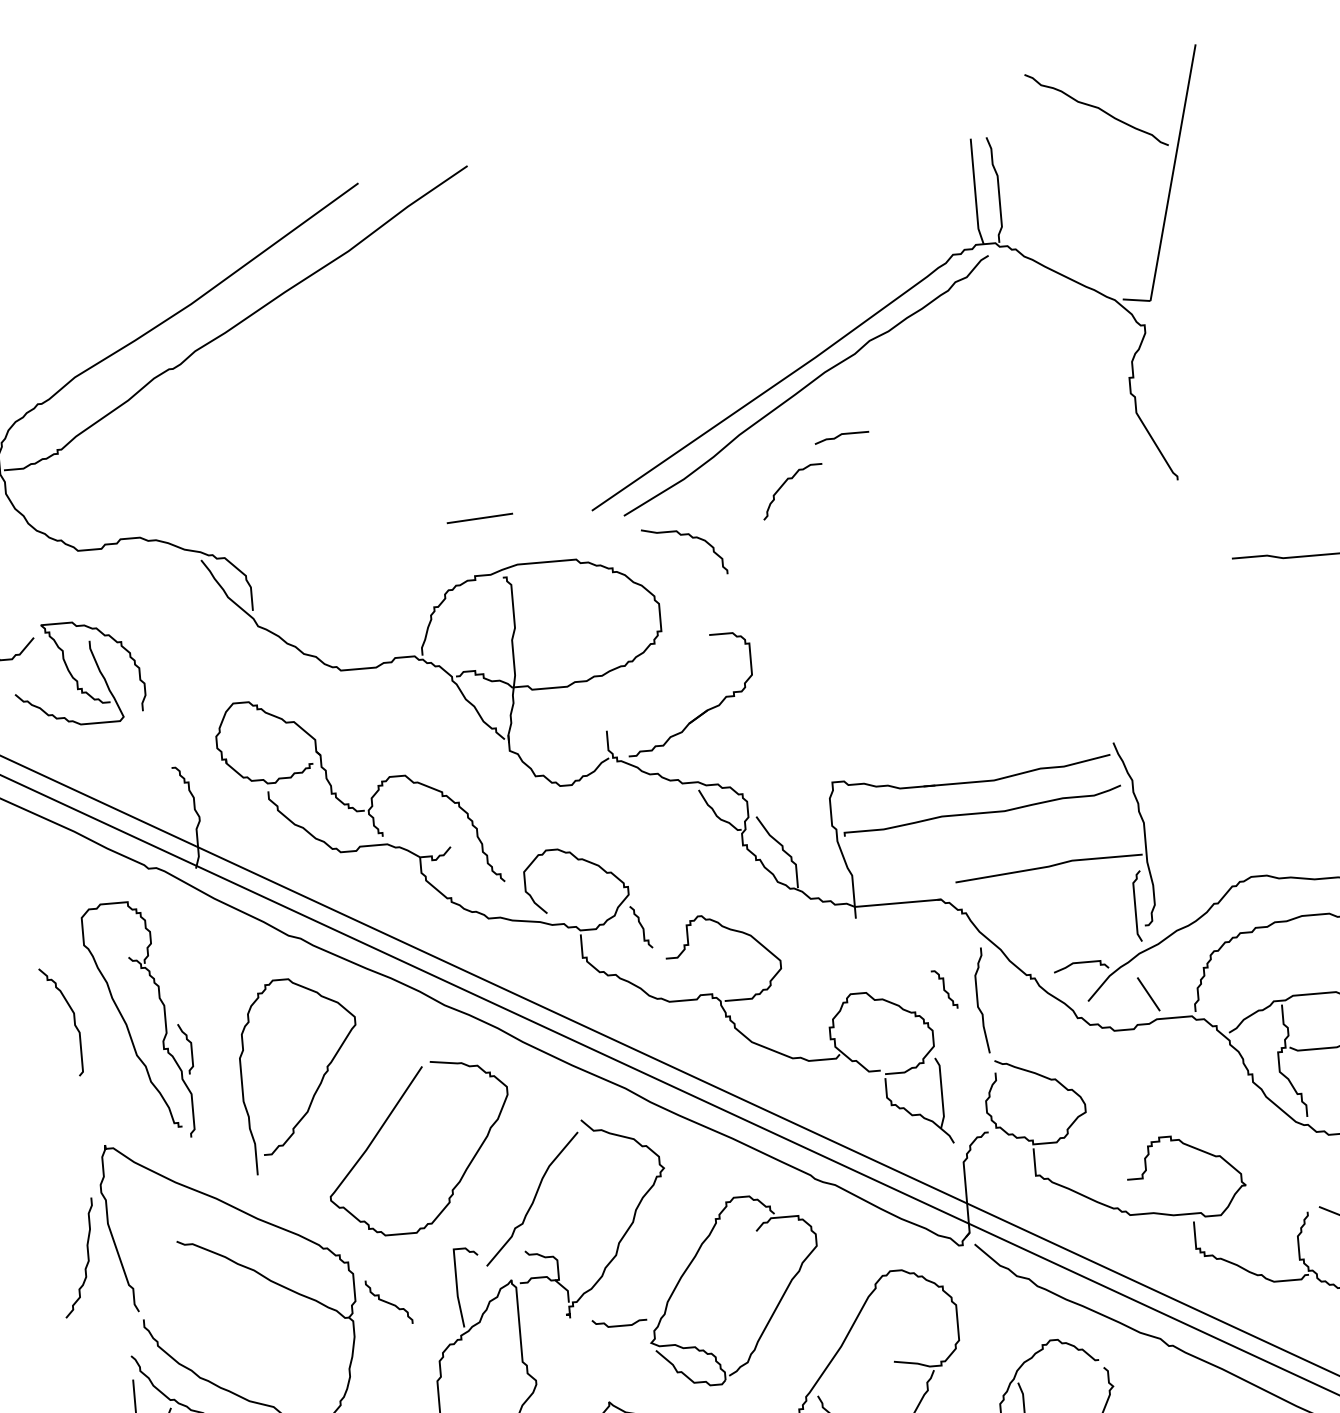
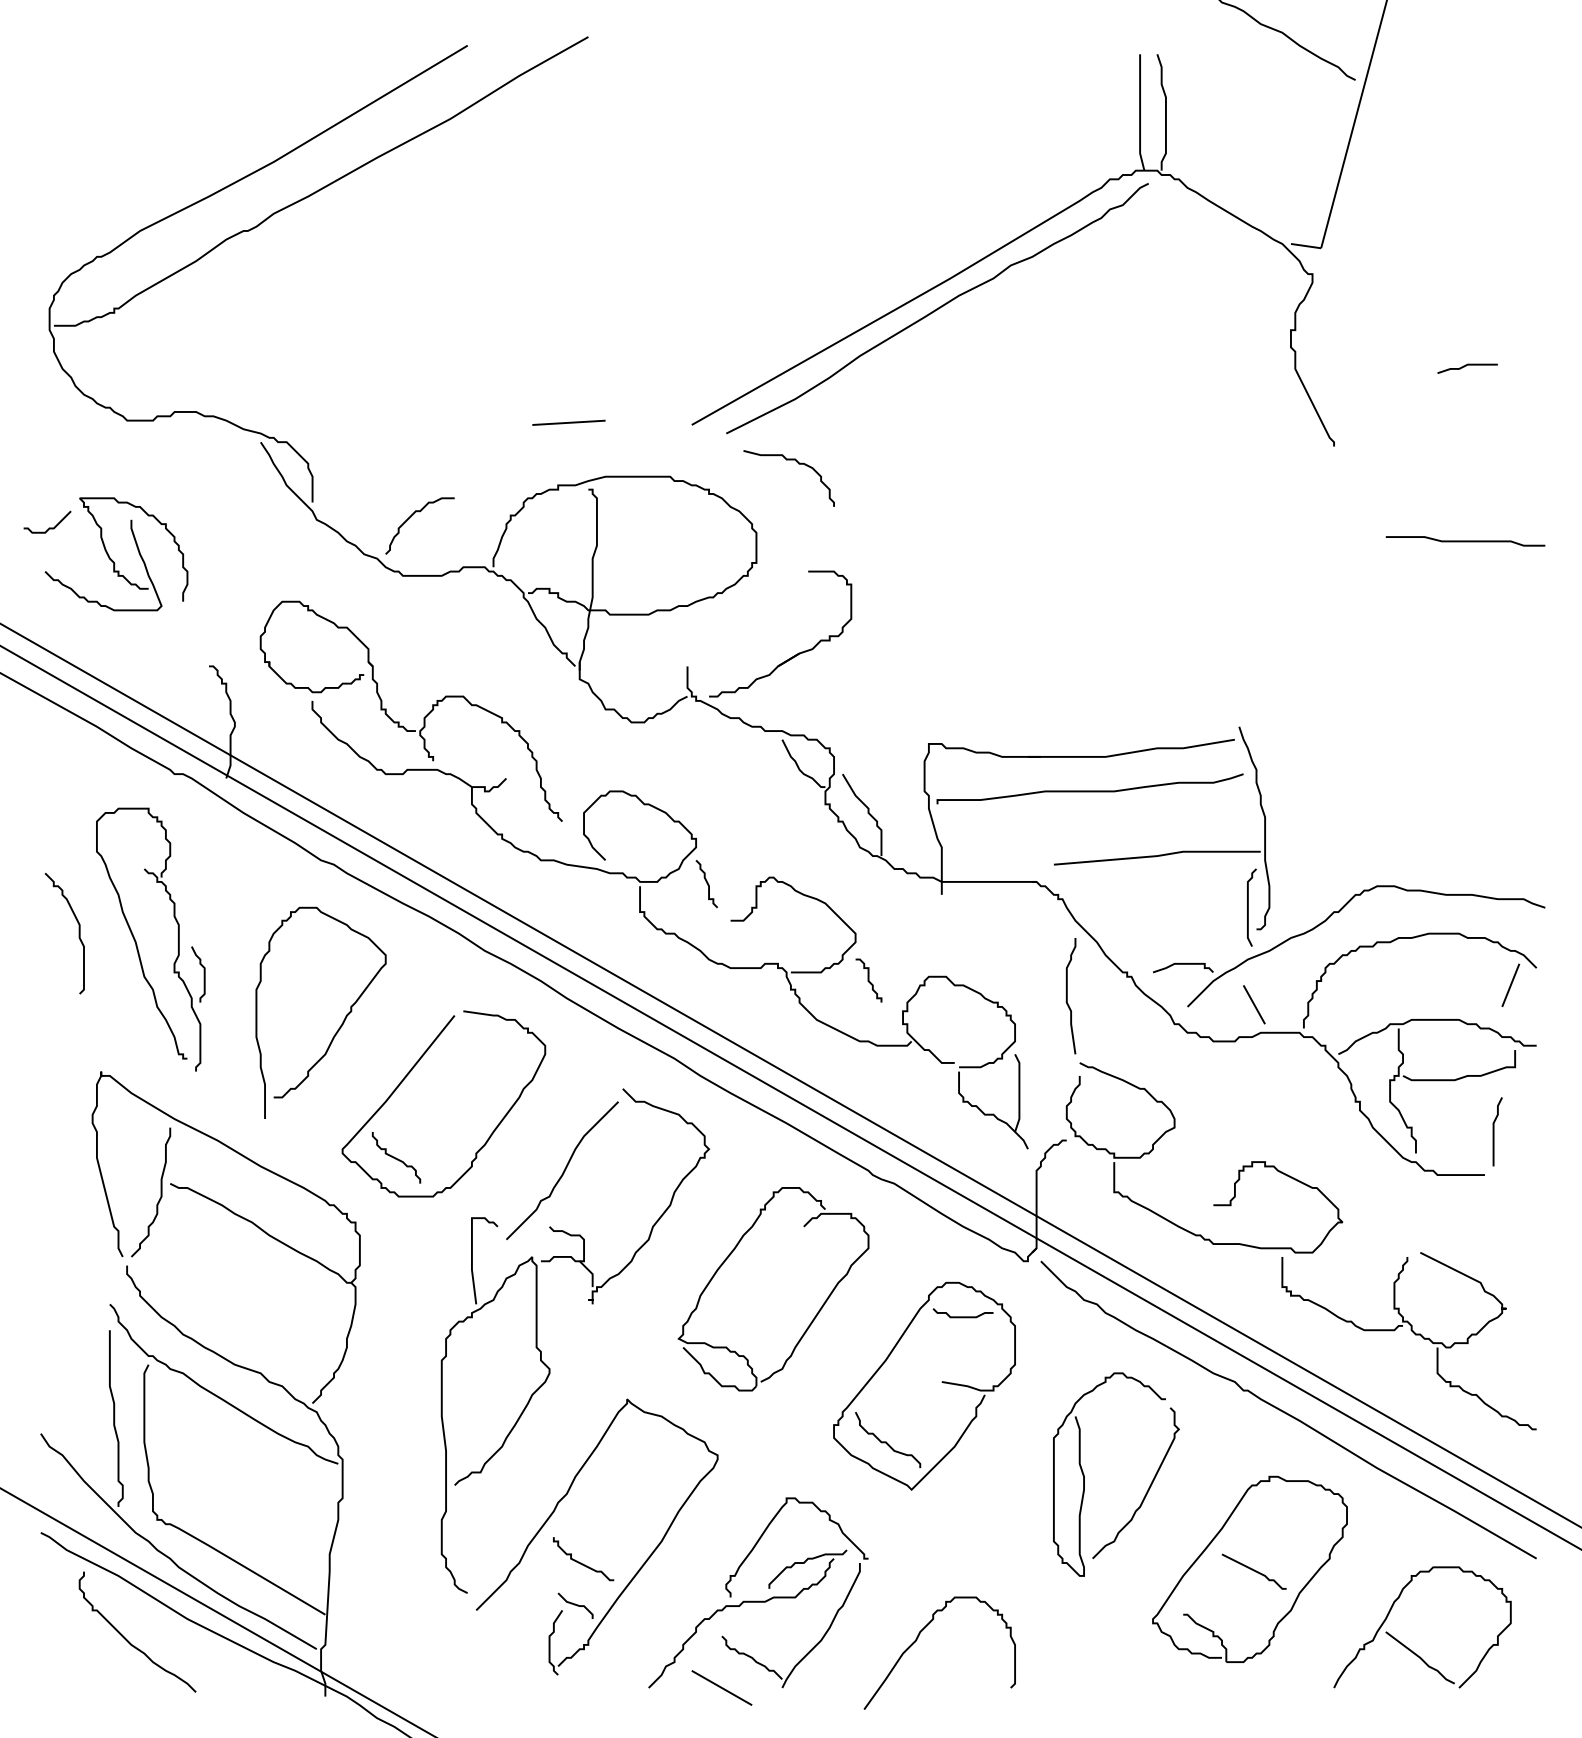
curve: (840, 435) -> (1466, 366), moved
curve: (784, 484) -> (411, 517), moved
curve: (944, 989) -> (868, 980), moved
curve: (87, 1257) -> (160, 1192), moved
curve: (389, 1301) -> (396, 1157), moved
curve: (619, 1325) -> (962, 1316), moved

